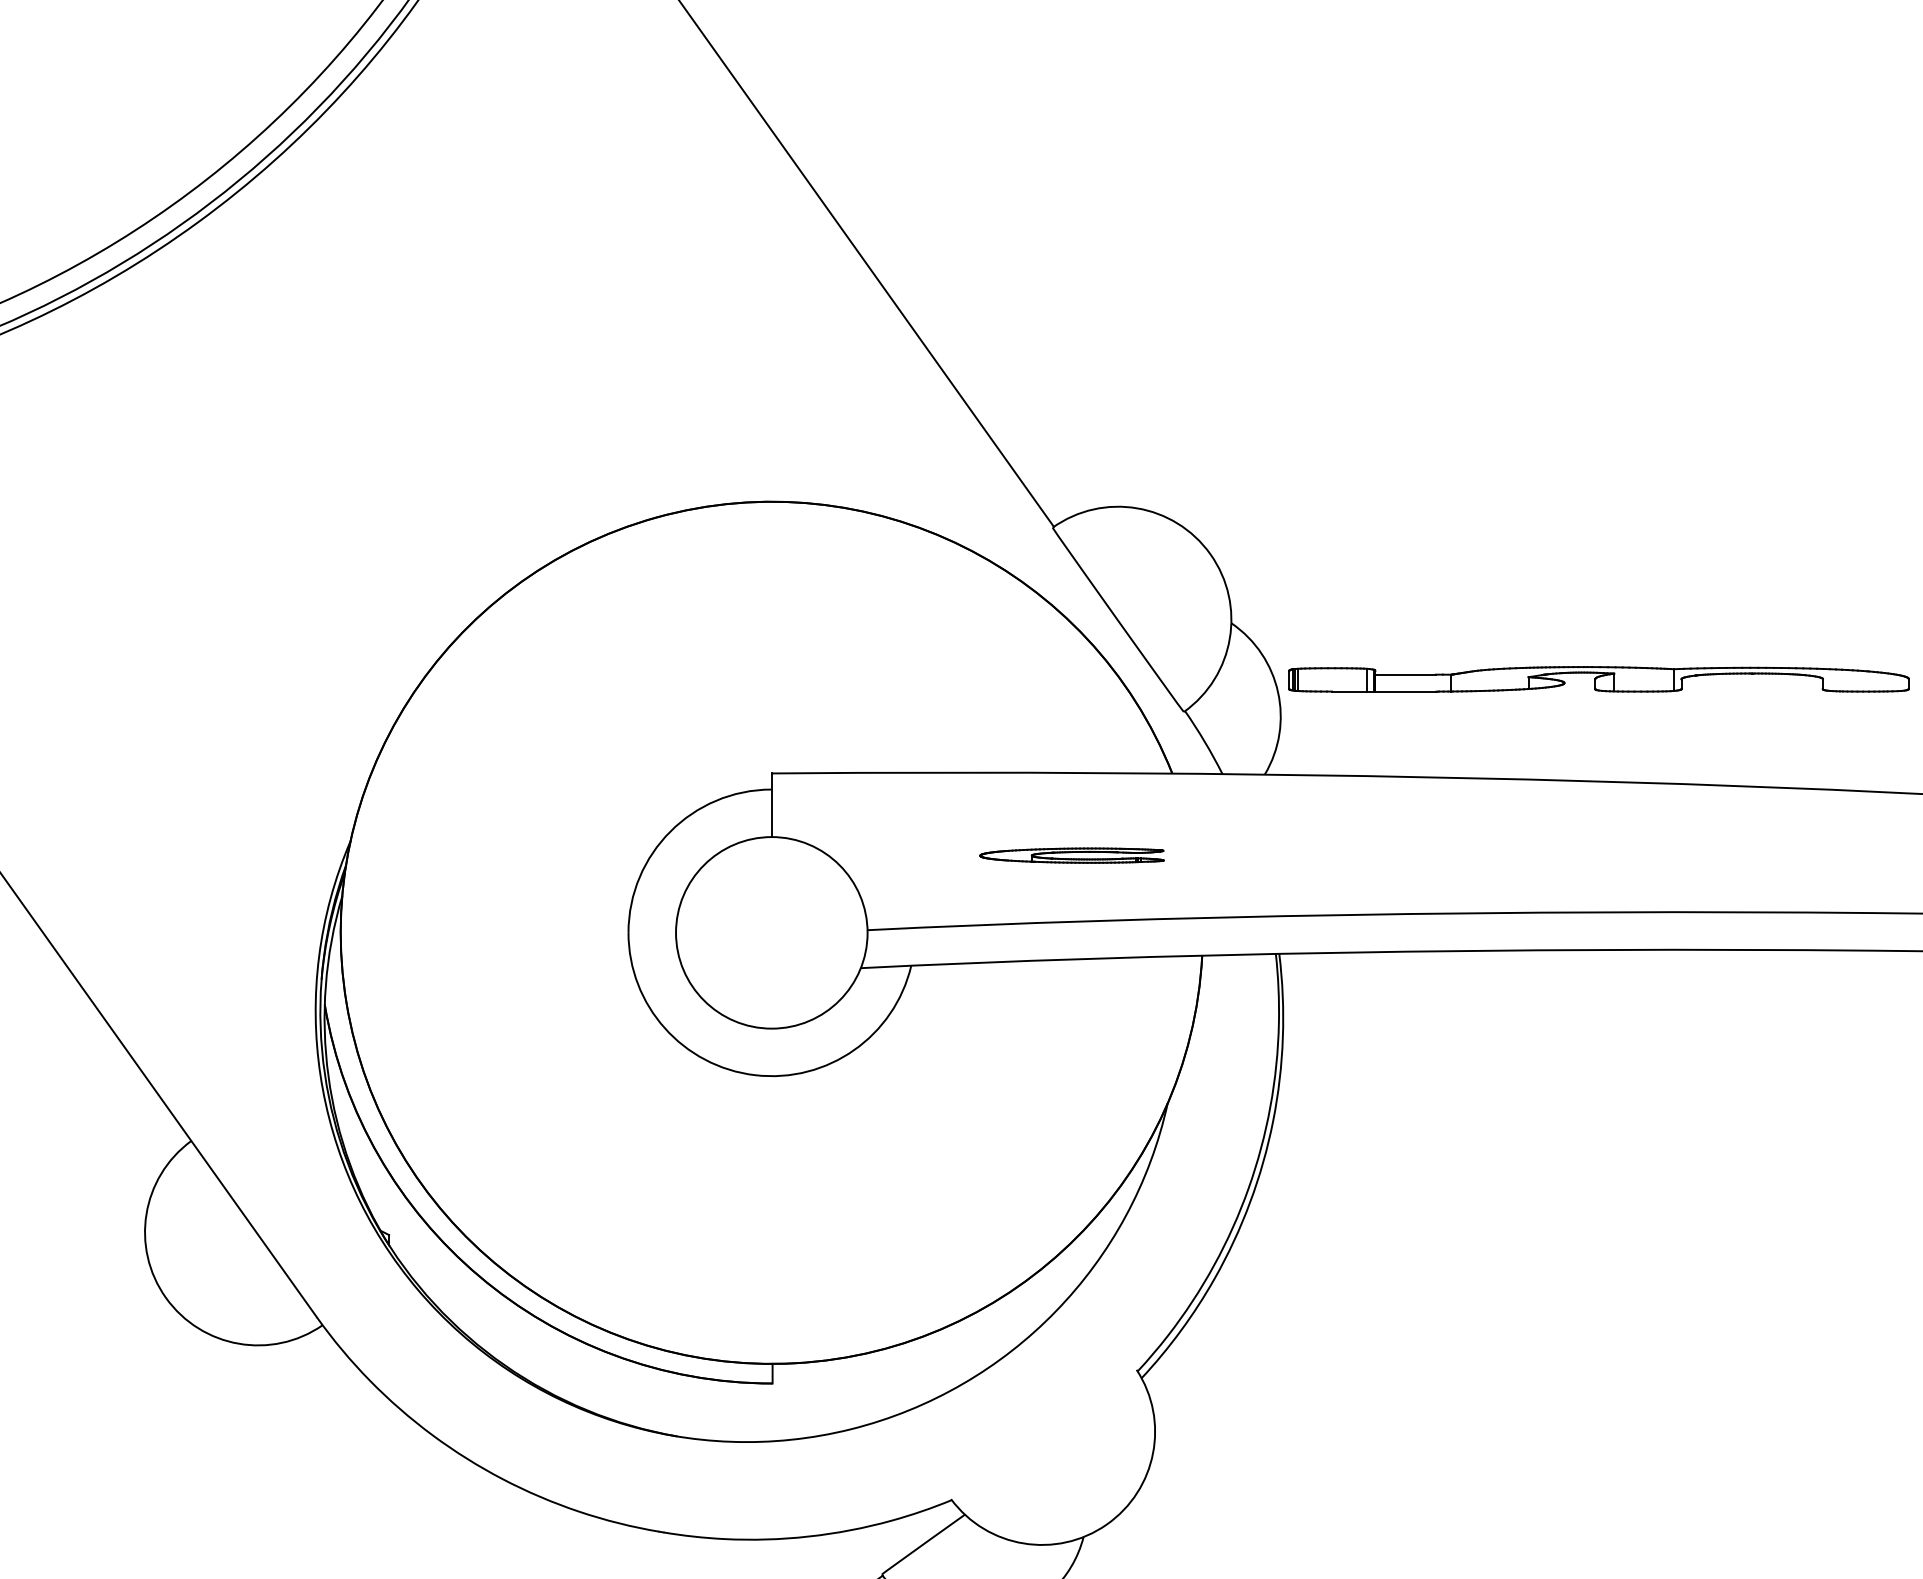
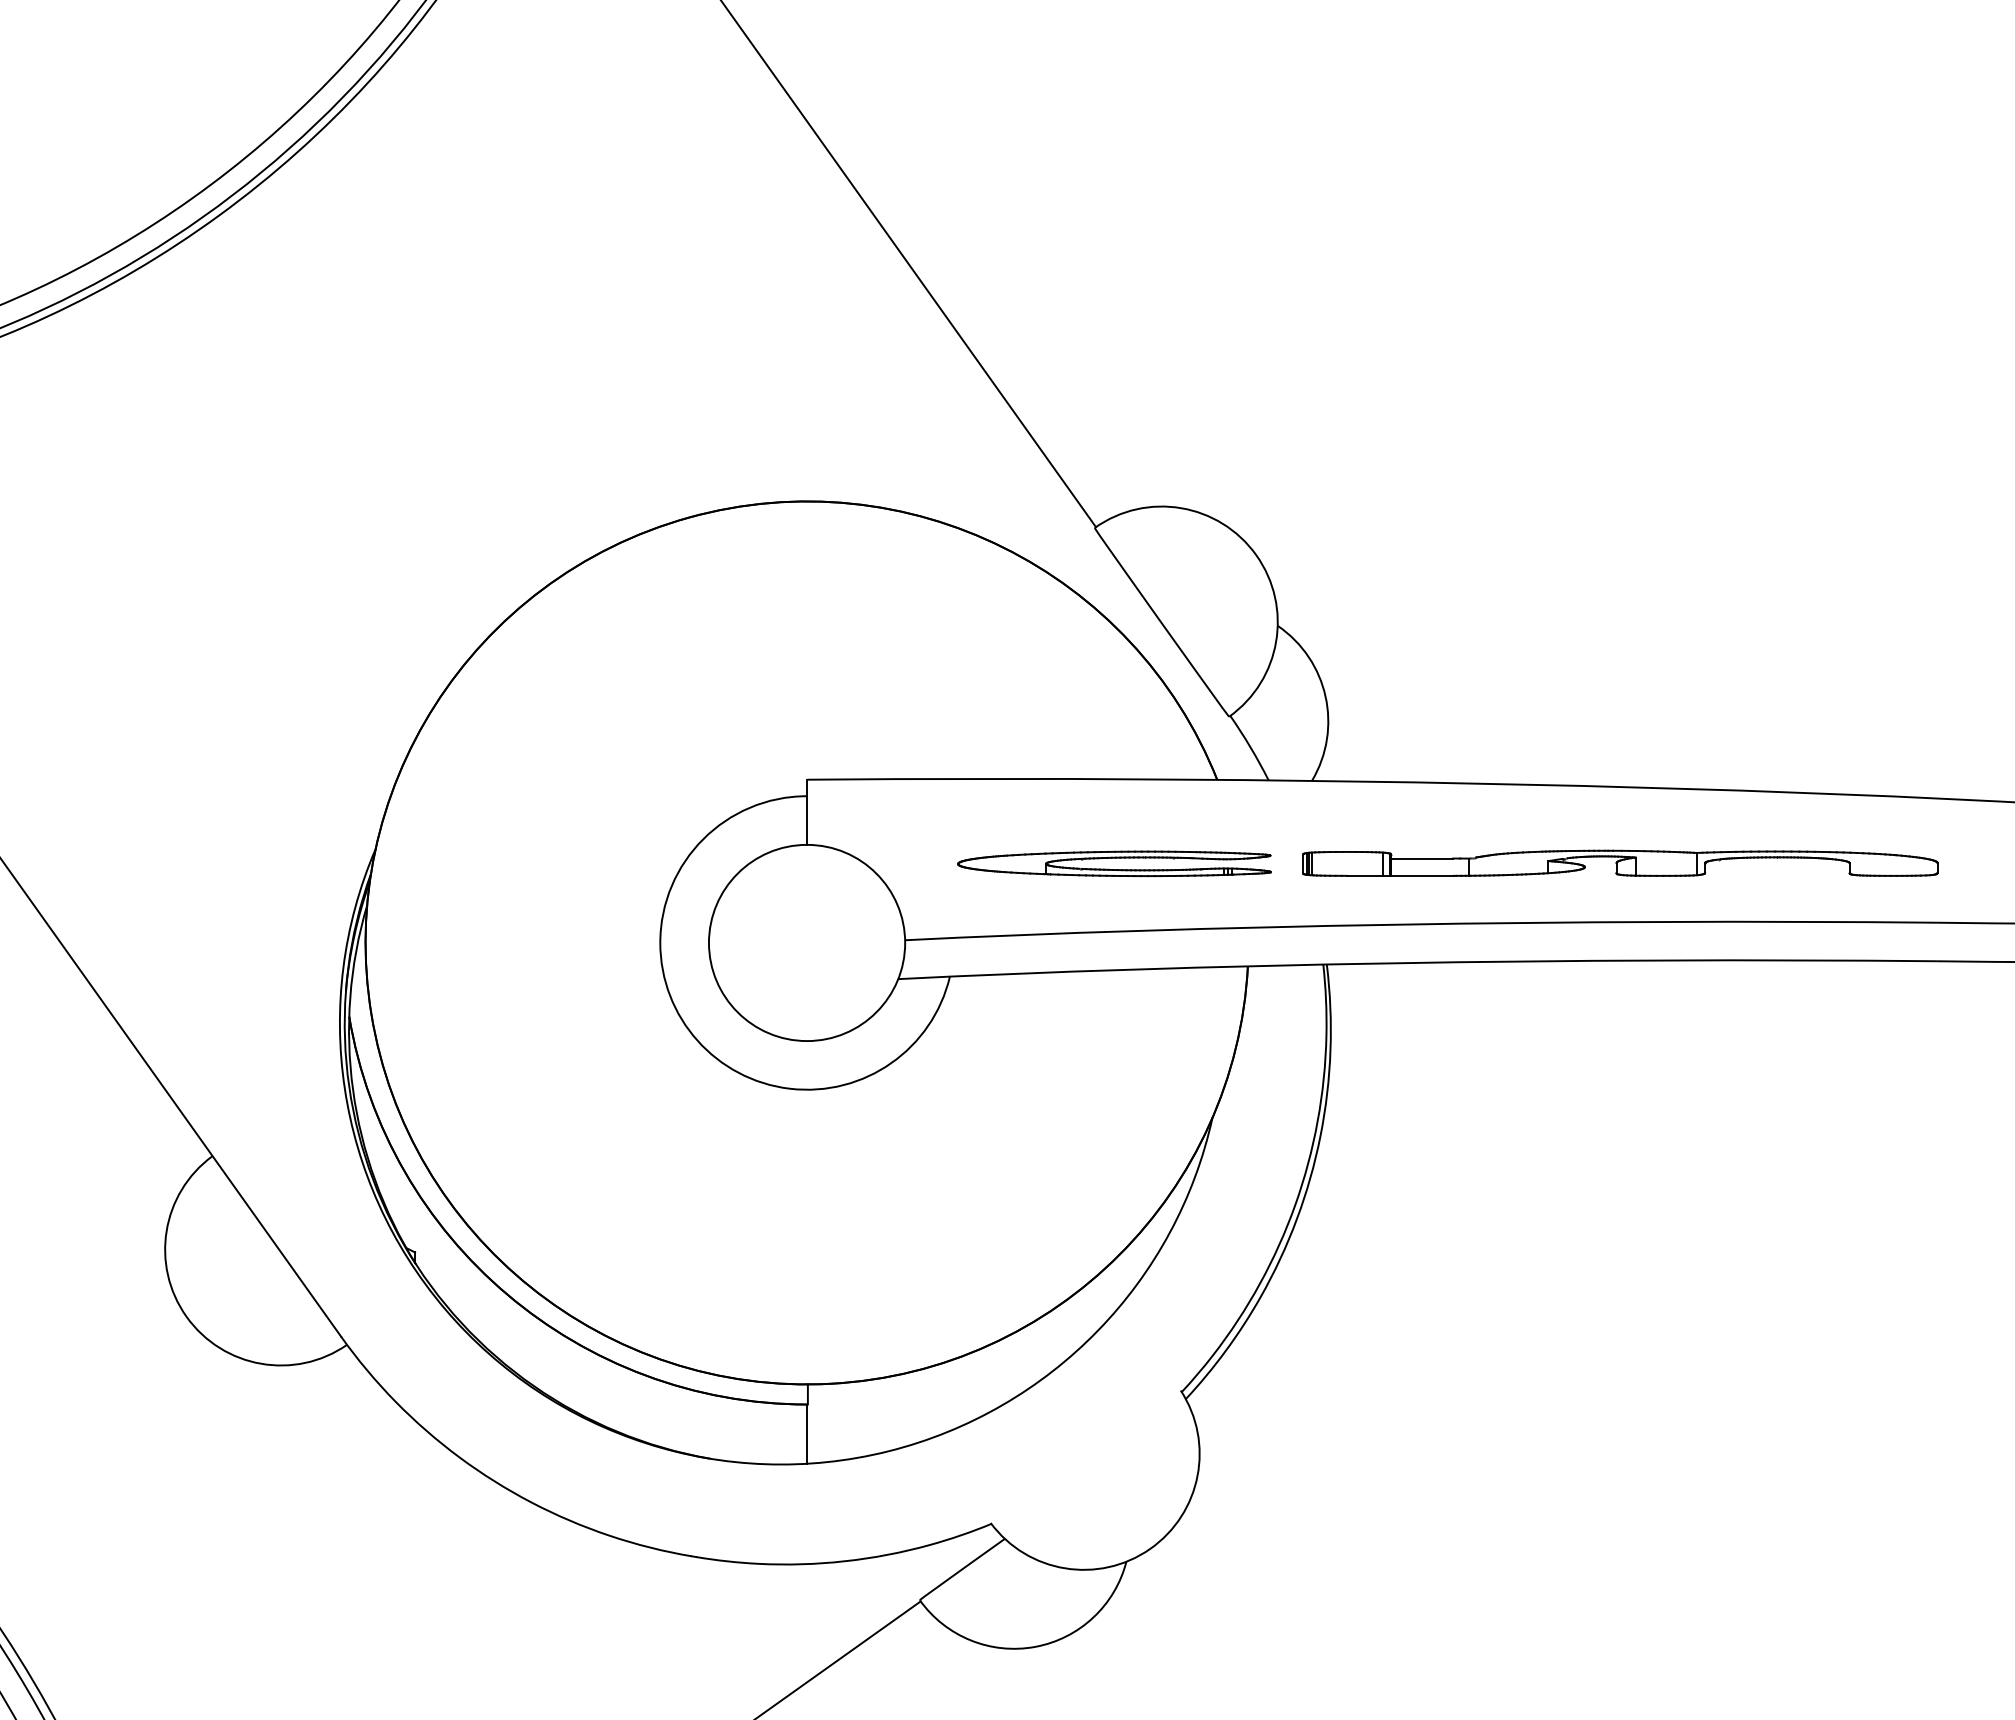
part: (1599, 678) -> (1620, 862), moved
part: (1071, 855) -> (1114, 863), size x1.67
line: (772, 1411) -> (807, 1433), added

